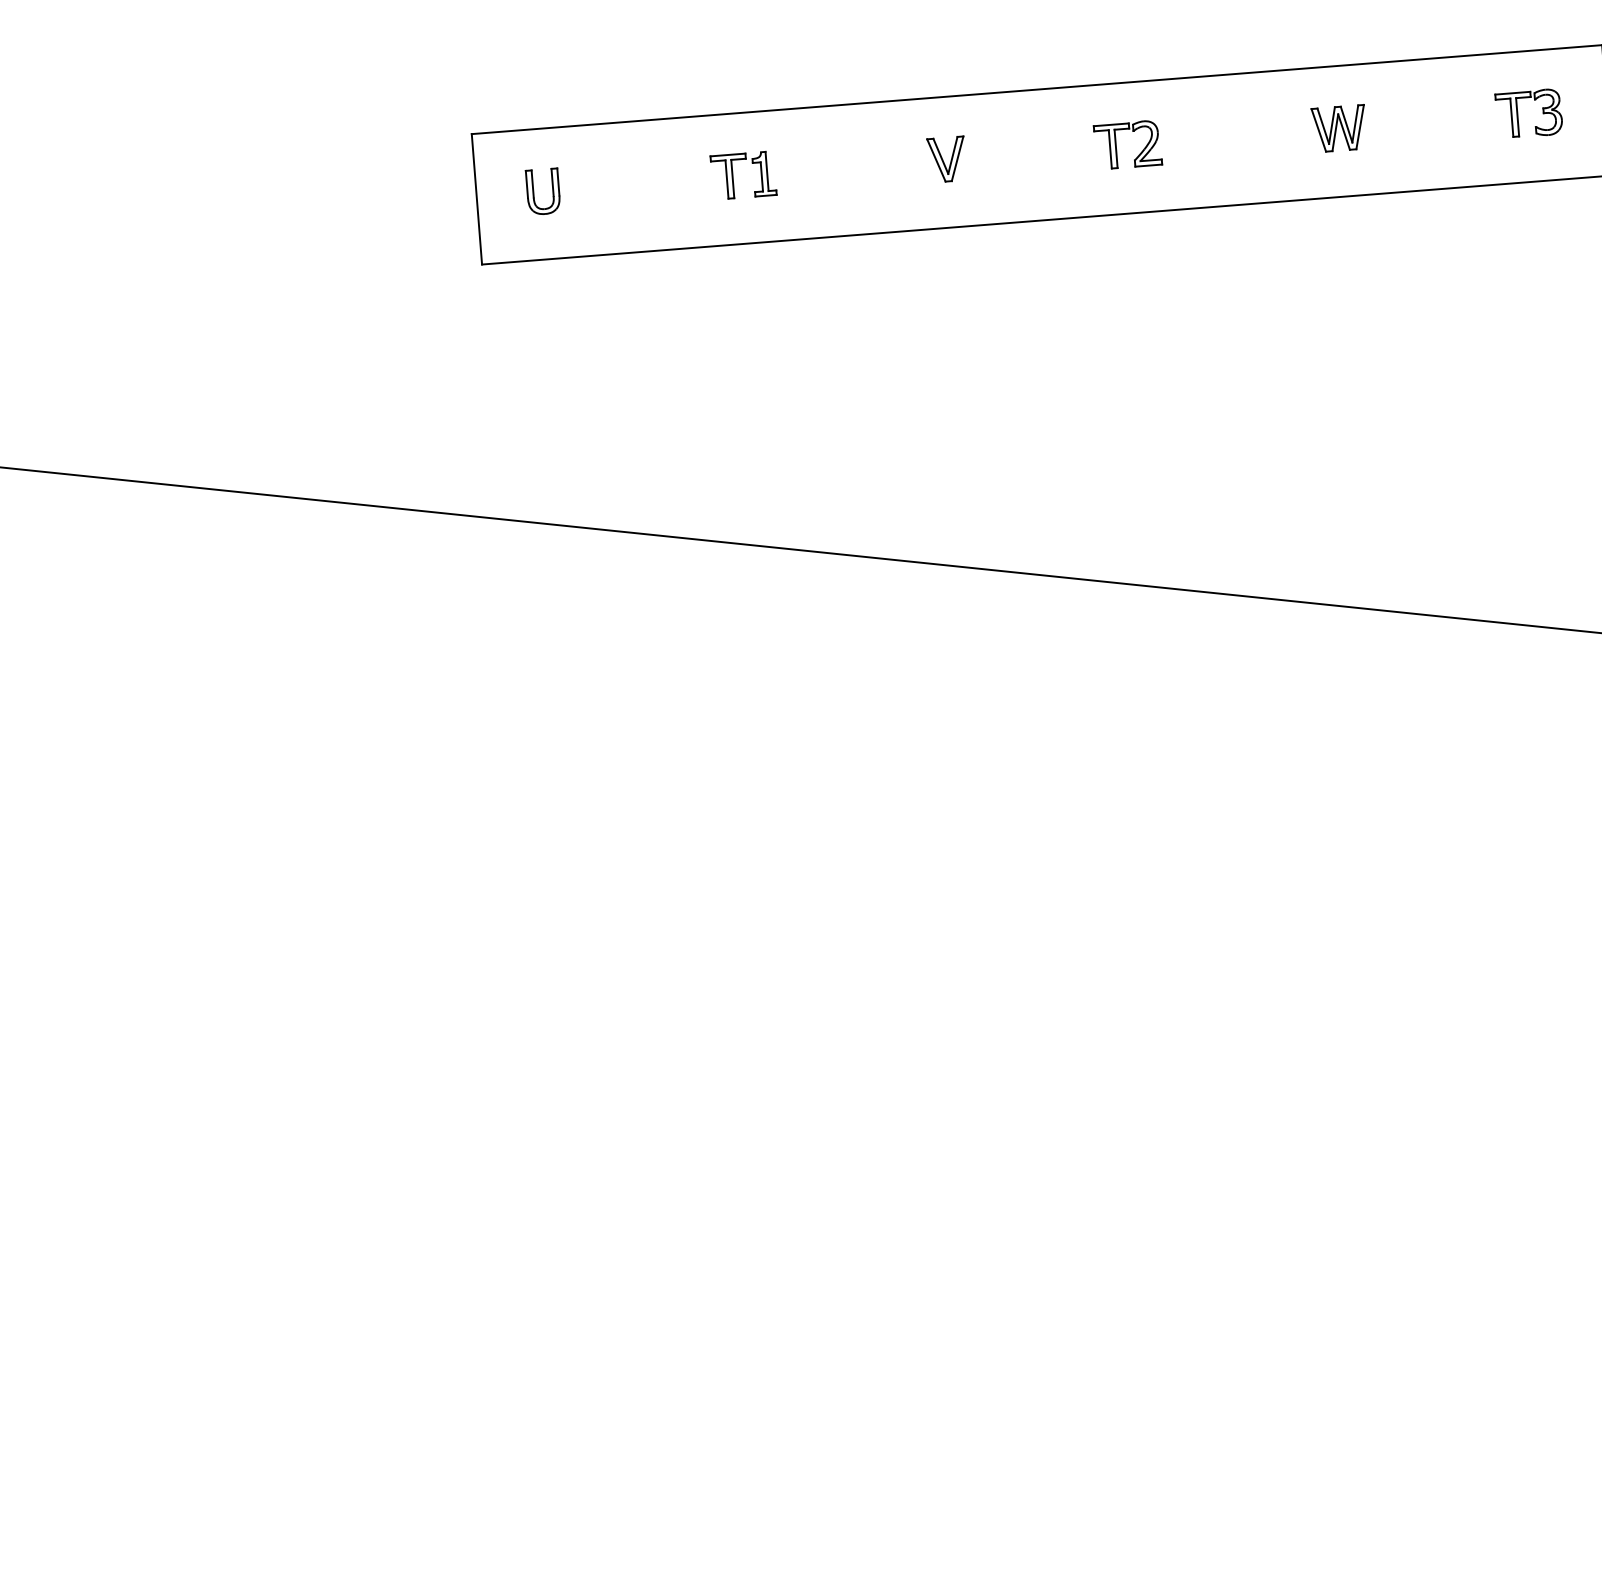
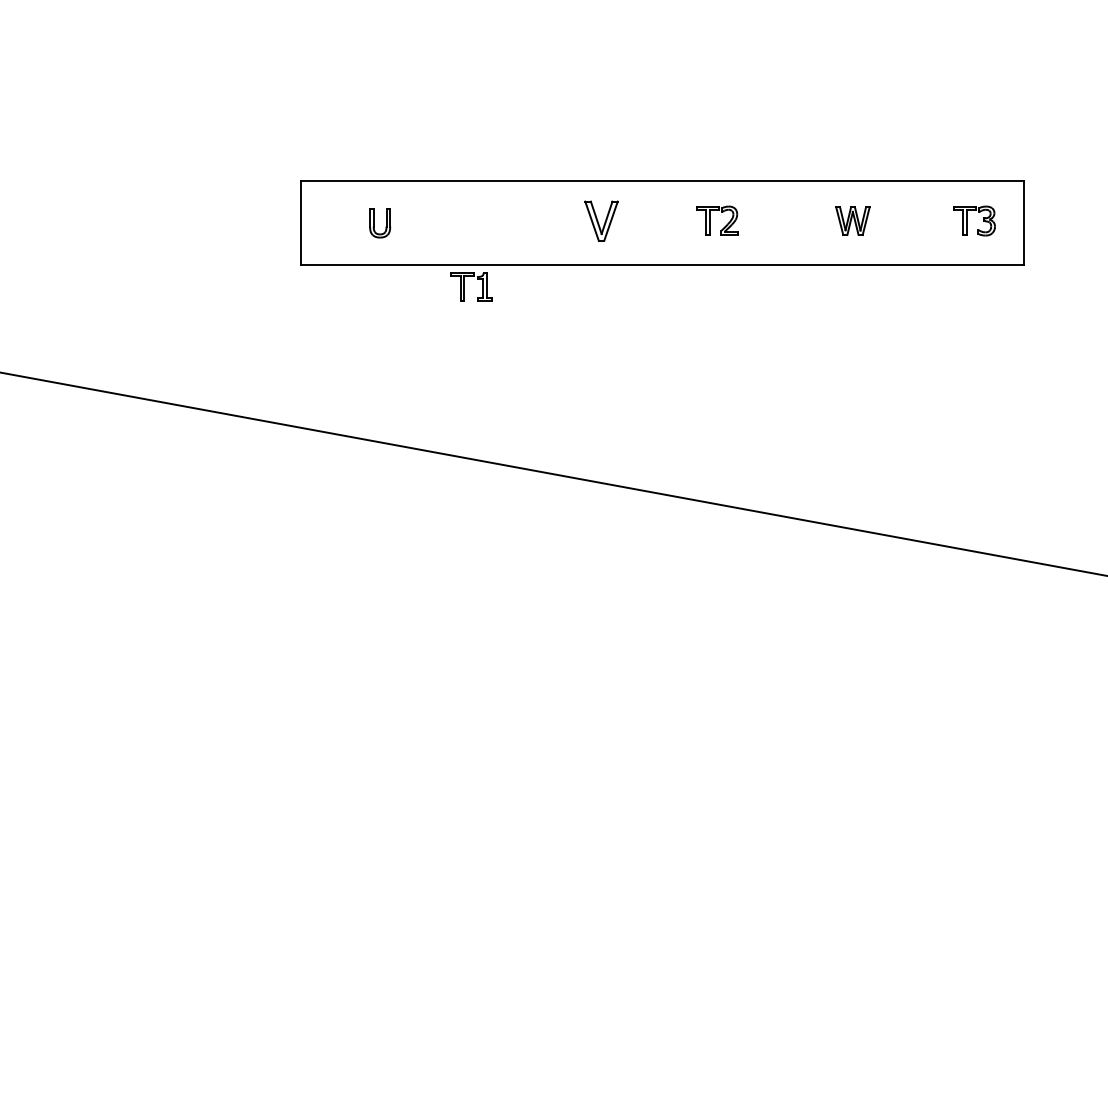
part: (946, 158) -> (601, 220), size x1.4
part: (732, 175) -> (464, 286), moved
part: (543, 191) -> (380, 223), moved

